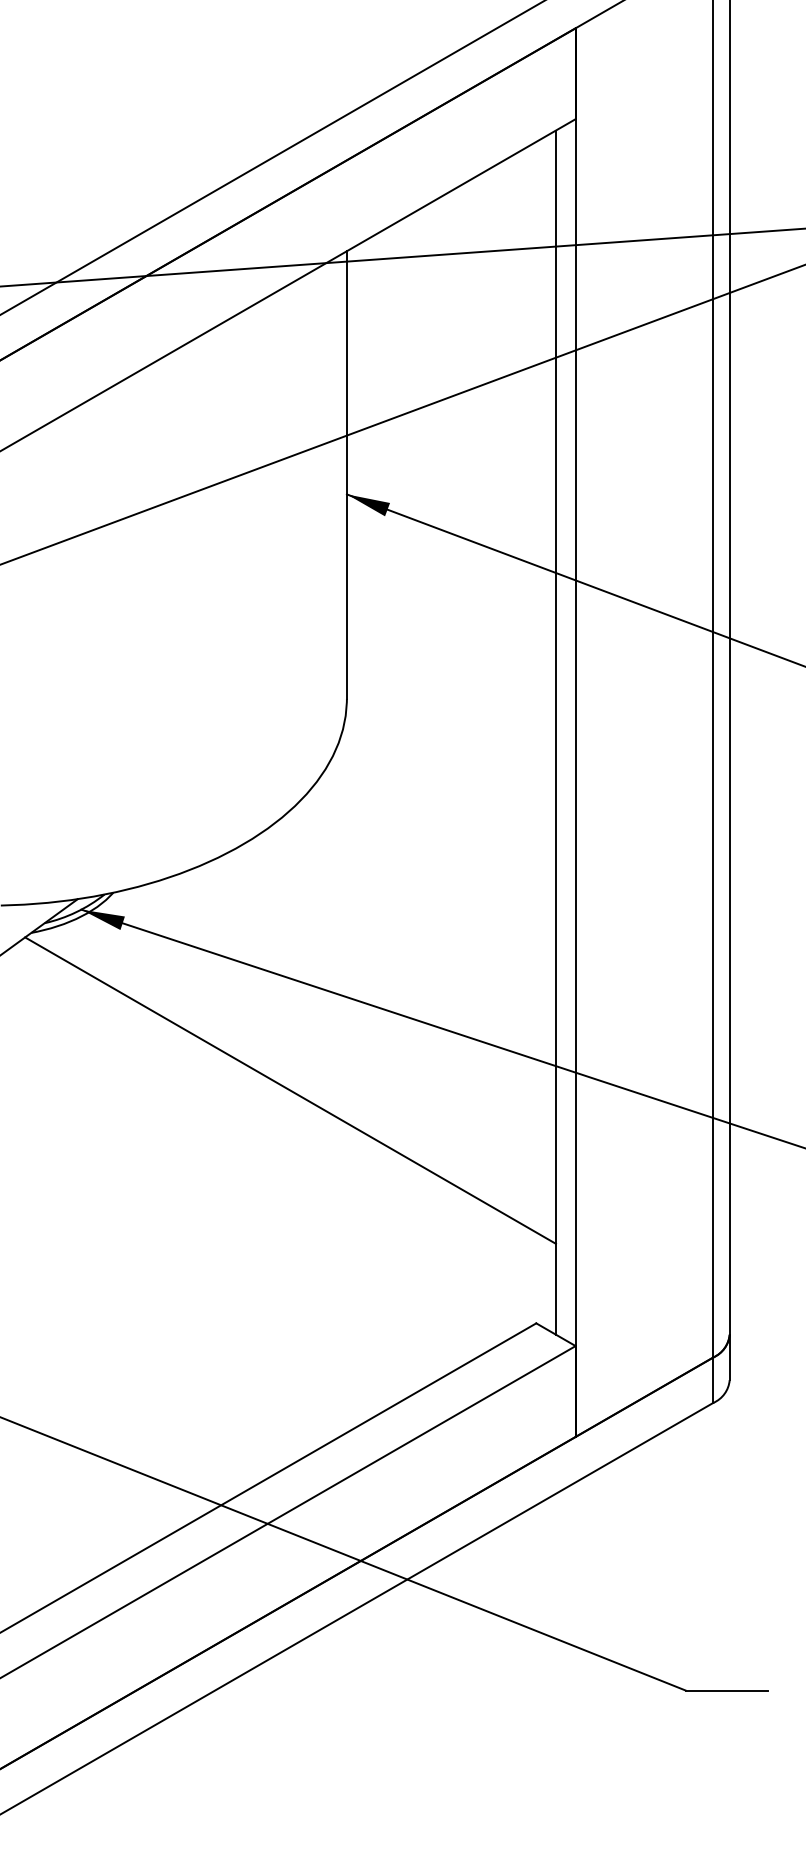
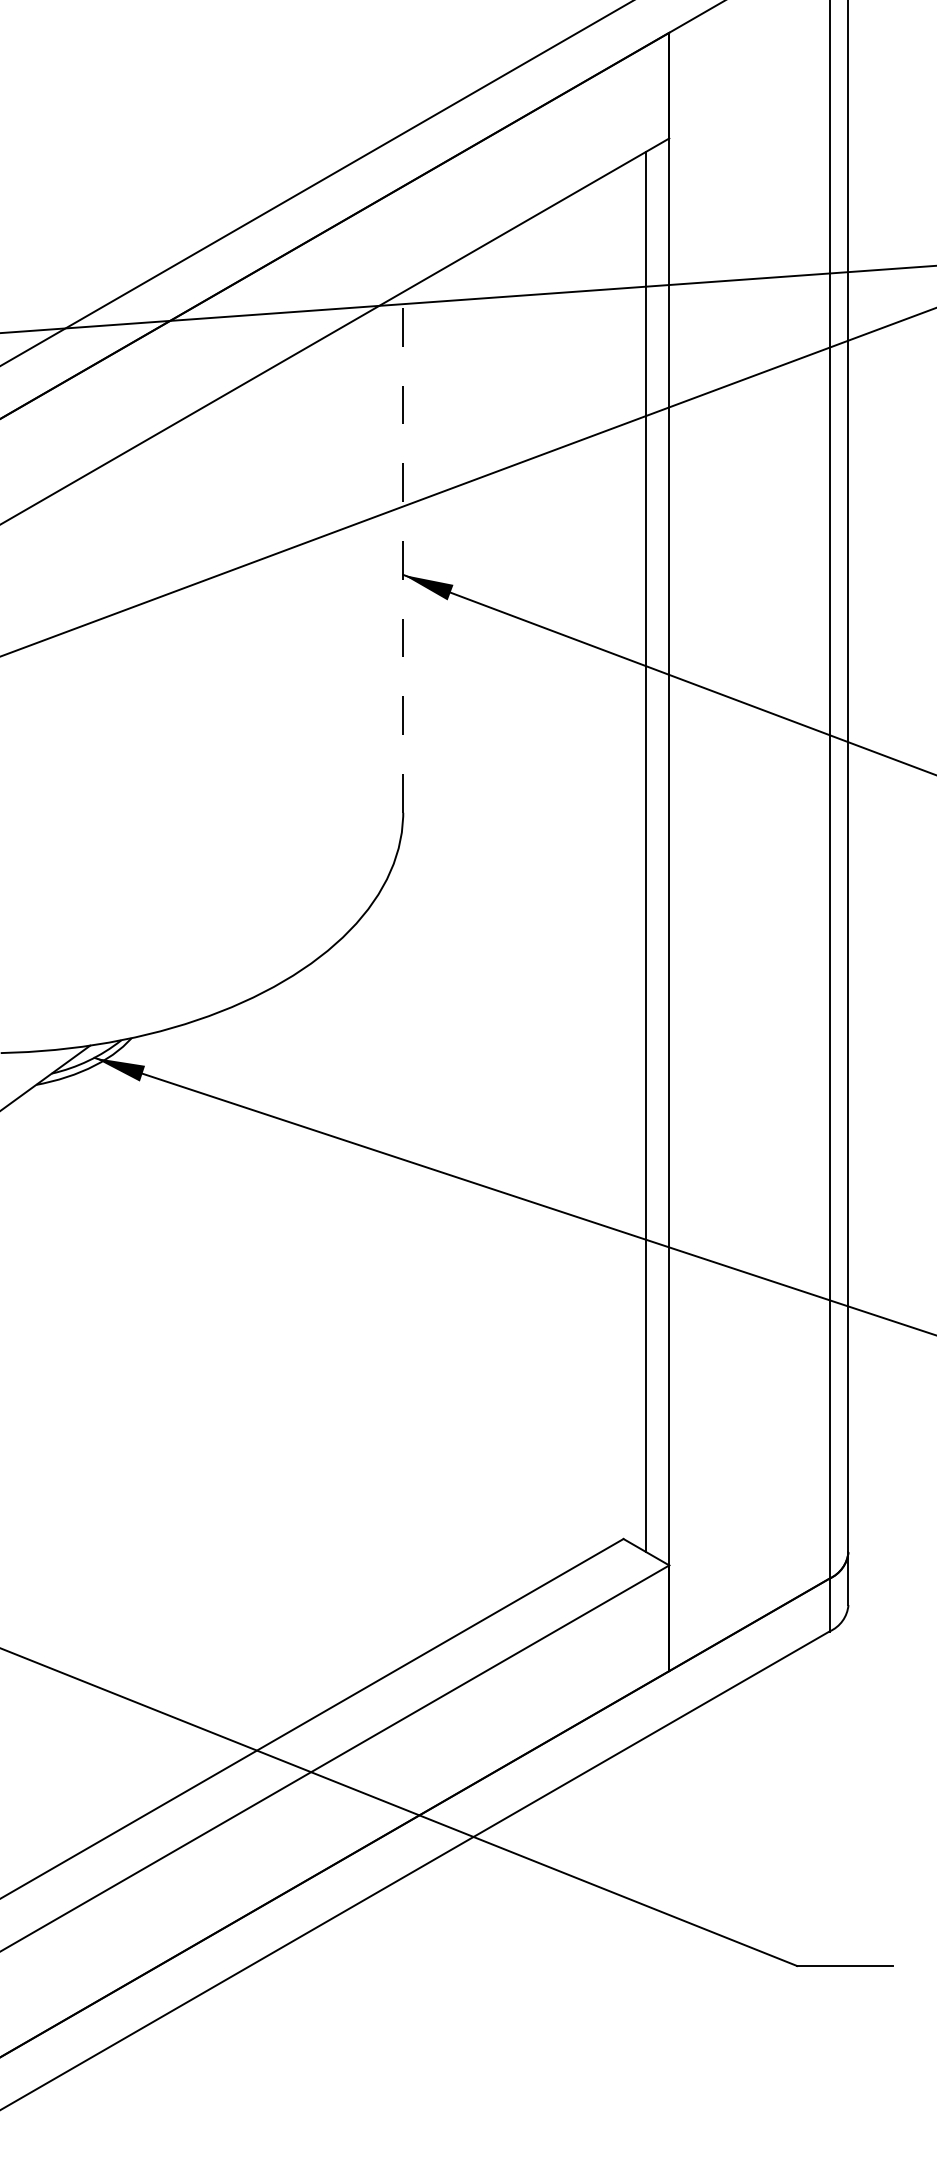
line: (347, 474) -> (403, 551), solid -> dashed
line: (290, 1090) -> (337, 1268), removed

